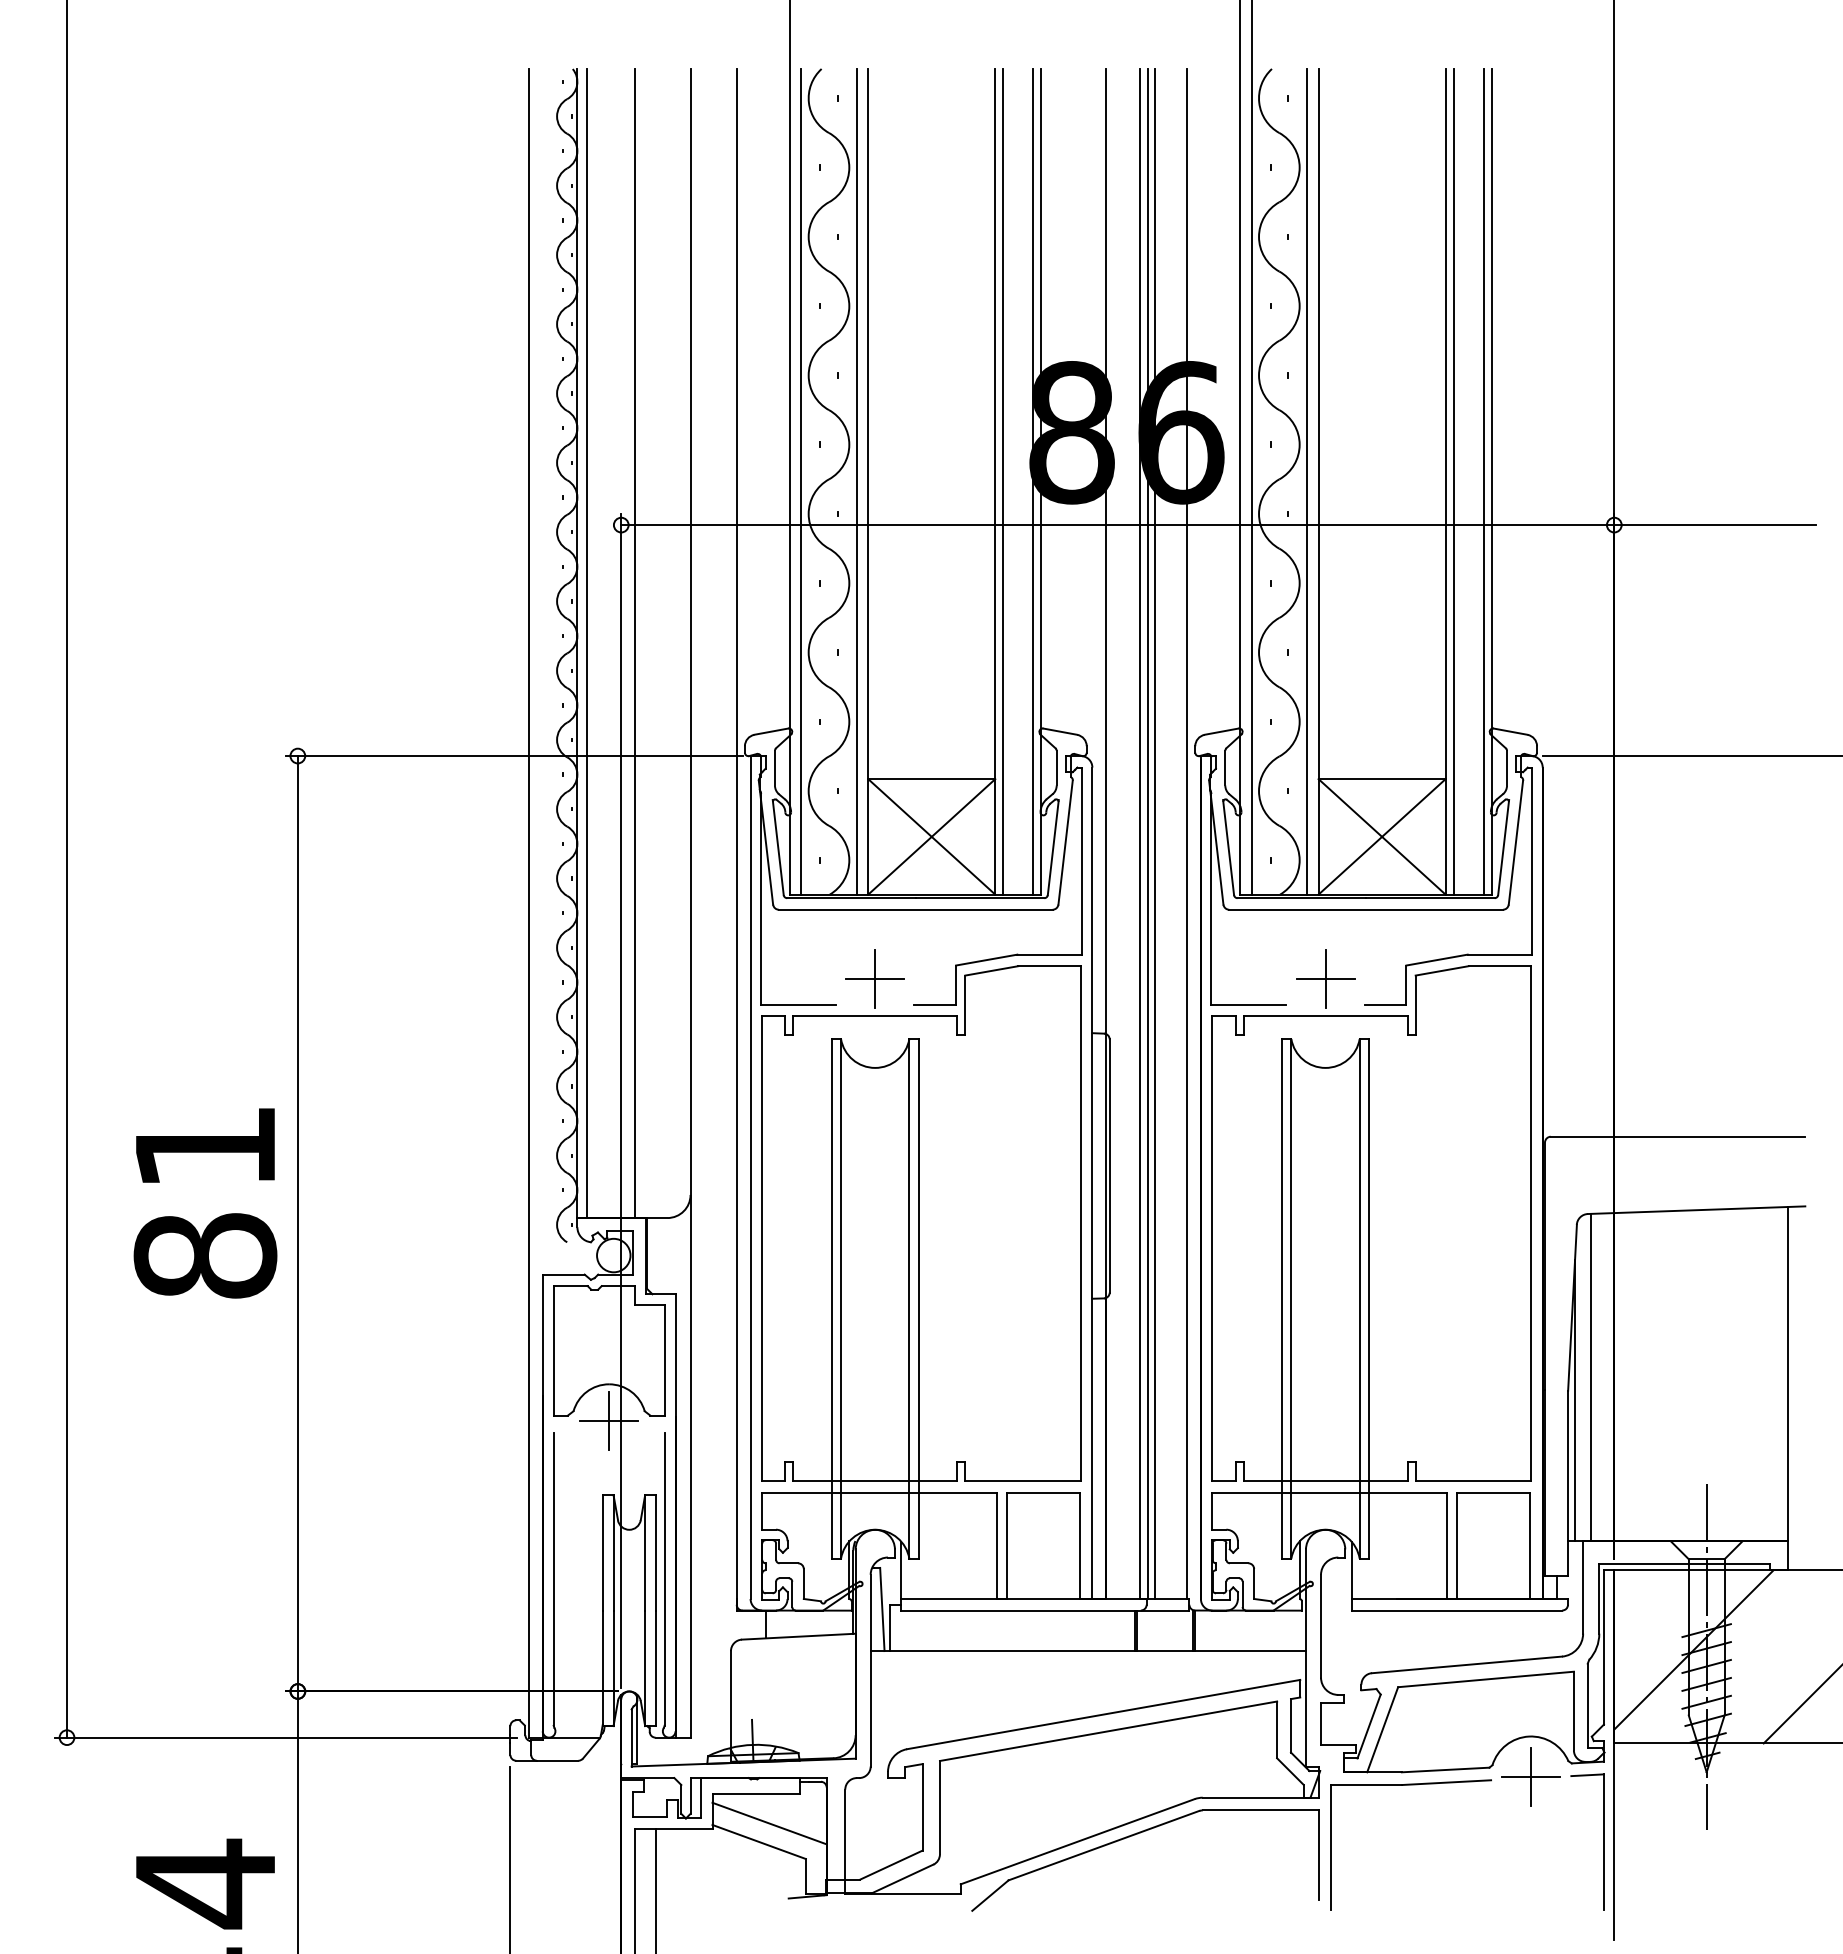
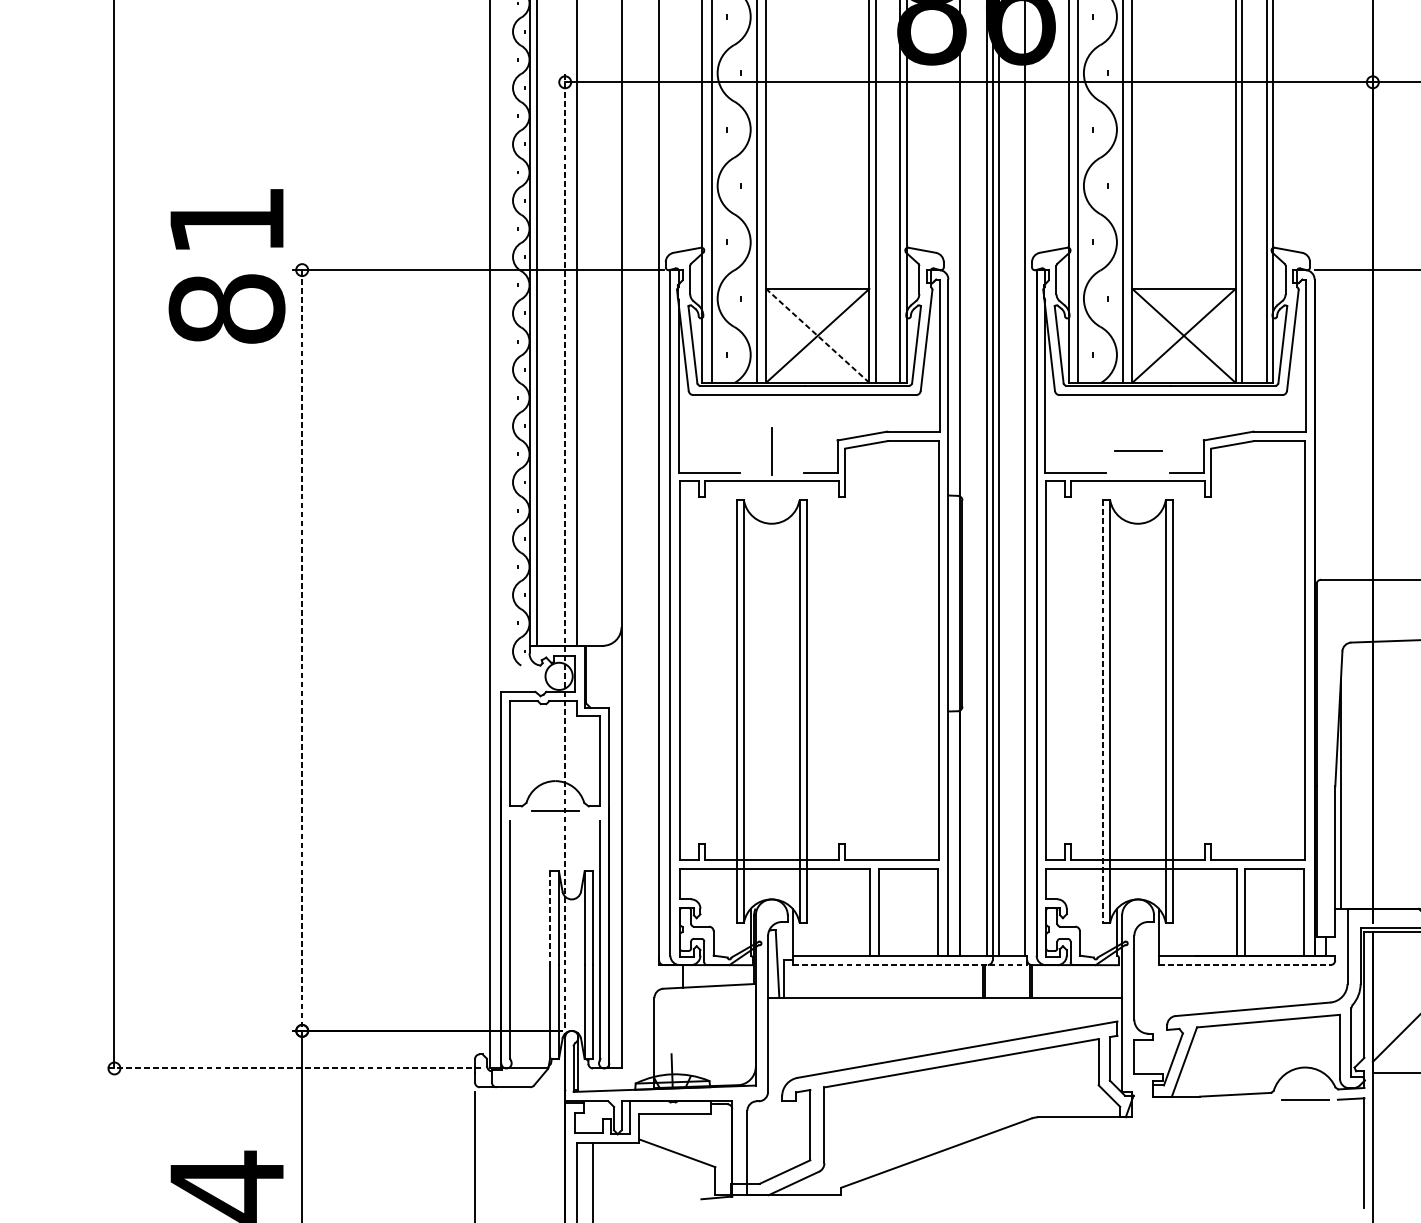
line: (931, 836) -> (817, 335), solid -> dashed
line: (875, 978) -> (771, 451), removed
line: (1325, 978) -> (1137, 451), removed
line: (621, 1100) -> (565, 550), solid -> dashed
text: (205, 1203) -> (227, 266), moved
line: (297, 1223) -> (301, 650), solid -> dashed
line: (1282, 1298) -> (1102, 711), solid -> dashed
line: (1591, 1377) -> (1354, 775), removed
line: (609, 1421) -> (555, 811), removed
line: (602, 1552) -> (549, 917), solid -> dashed
line: (1045, 1610) -> (910, 965), solid -> dashed
line: (1457, 1610) -> (1245, 965), solid -> dashed
line: (286, 1737) -> (292, 1068), solid -> dashed
line: (1531, 1776) -> (1305, 1100), removed
part: (1410, 1785) -> (1207, 1107), removed
line: (769, 1823) -> (685, 1138), removed
part: (1135, 1835) -> (983, 1148), removed

